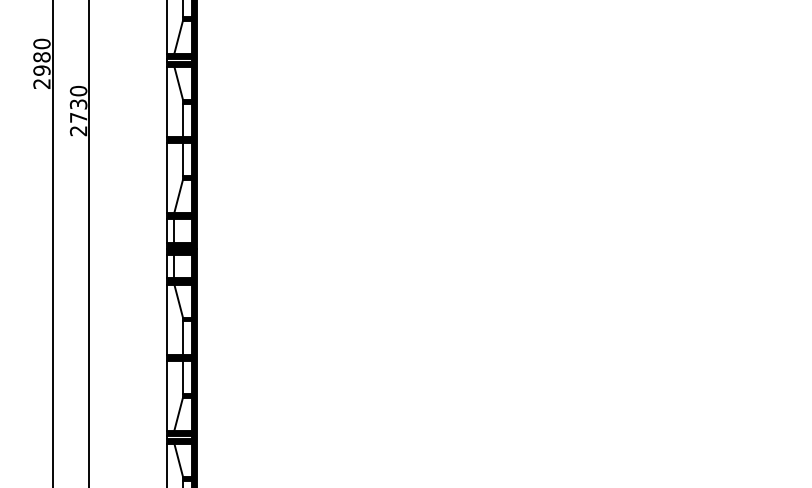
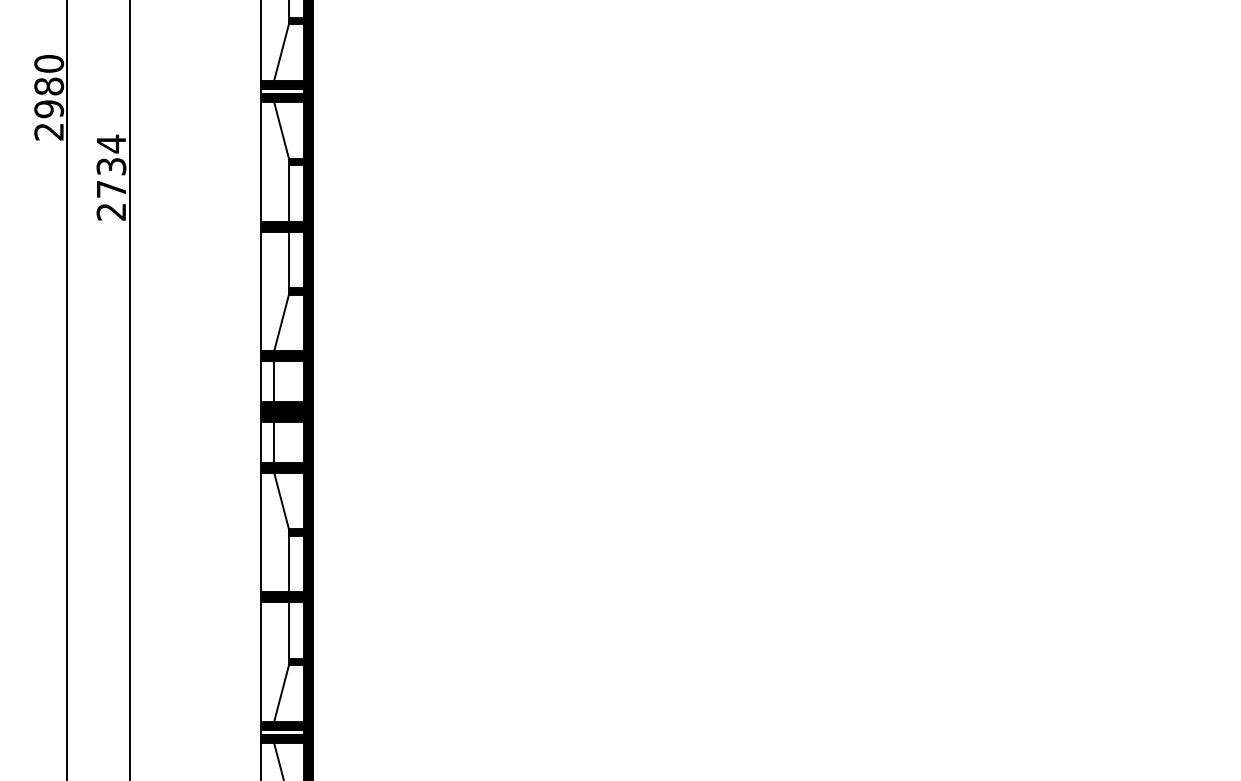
text: (78, 90) -> (111, 142), 2730 -> 2734

